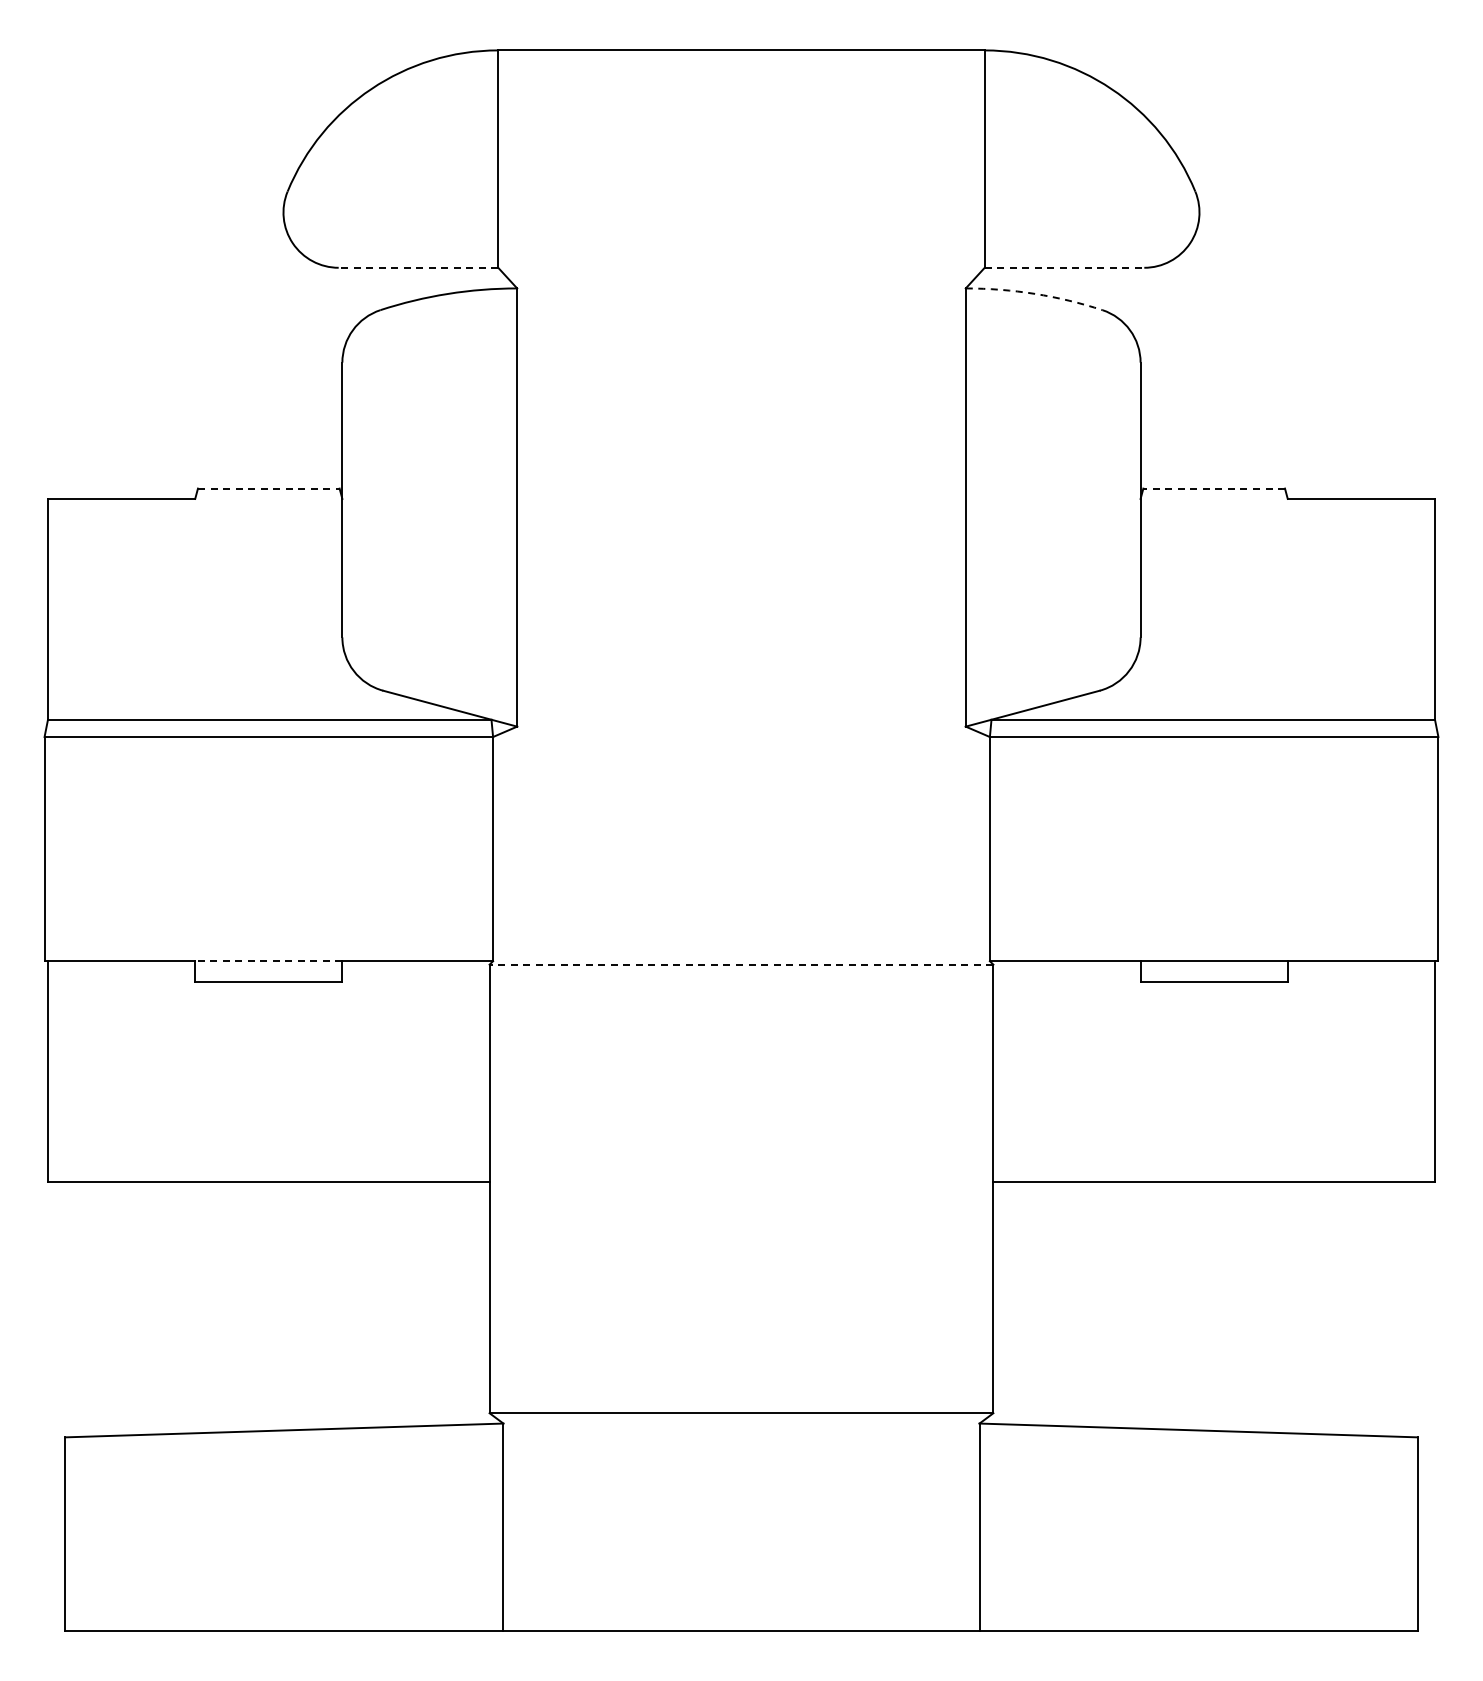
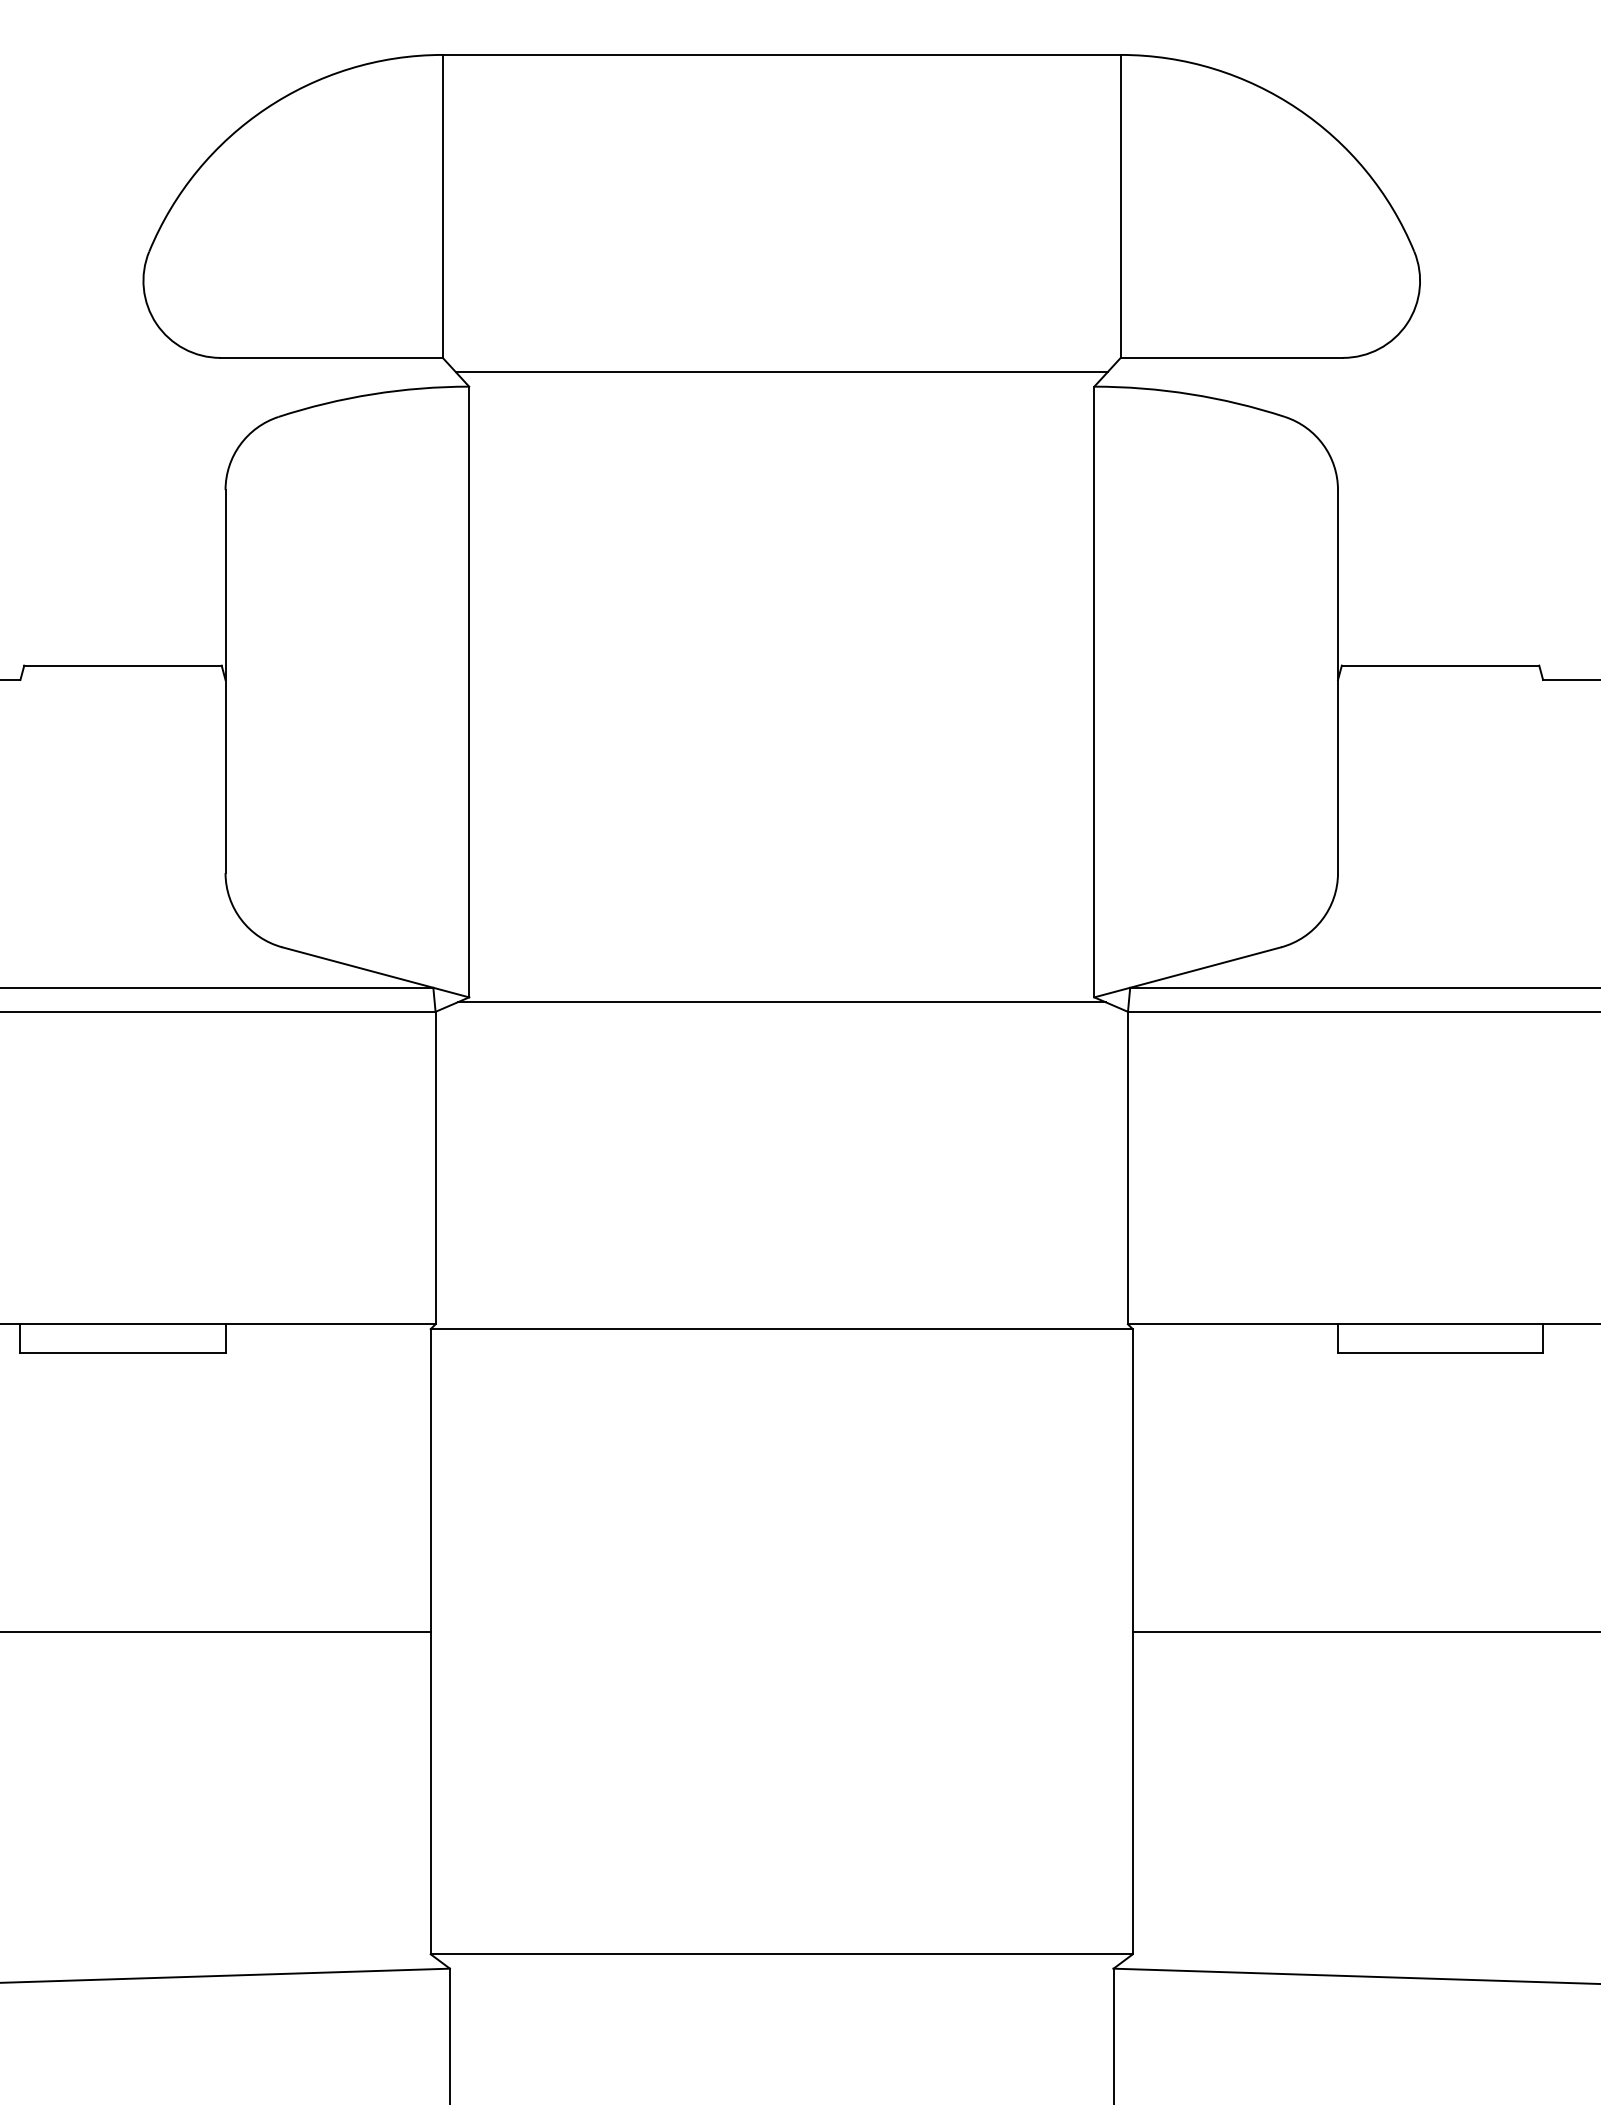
line: (418, 267) -> (331, 357), dashed -> solid
line: (1064, 267) -> (1231, 357), dashed -> solid
line: (741, 278) -> (781, 372), added
arc: (1035, 293) -> (1191, 393), dashed -> solid
line: (268, 488) -> (122, 665), dashed -> solid
line: (1214, 488) -> (1441, 665), dashed -> solid
line: (741, 730) -> (781, 1002), added
line: (268, 961) -> (122, 1324), dashed -> solid
line: (741, 964) -> (781, 1328), dashed -> solid

